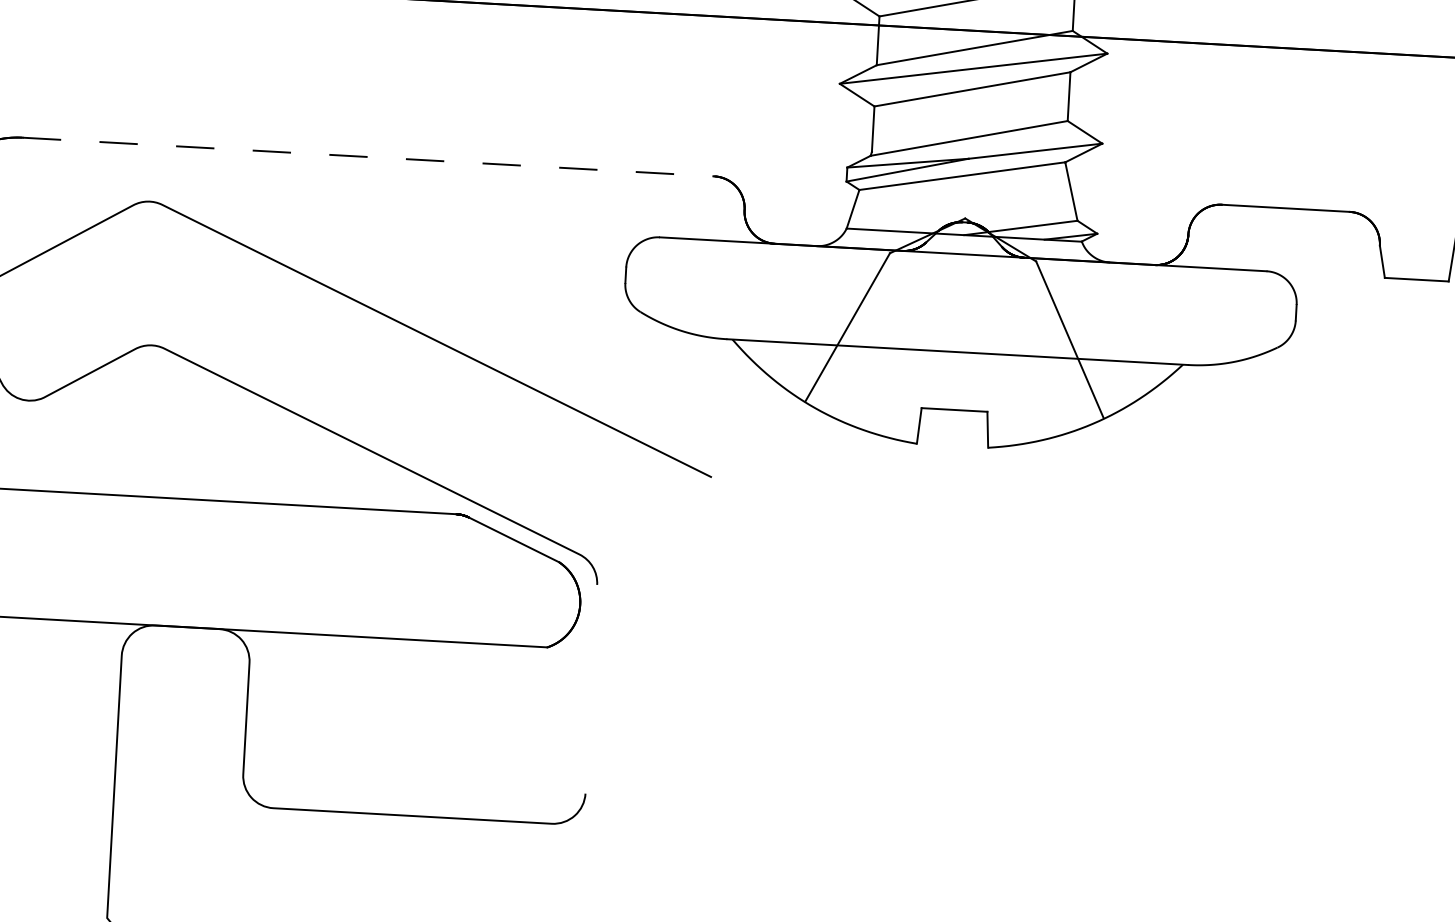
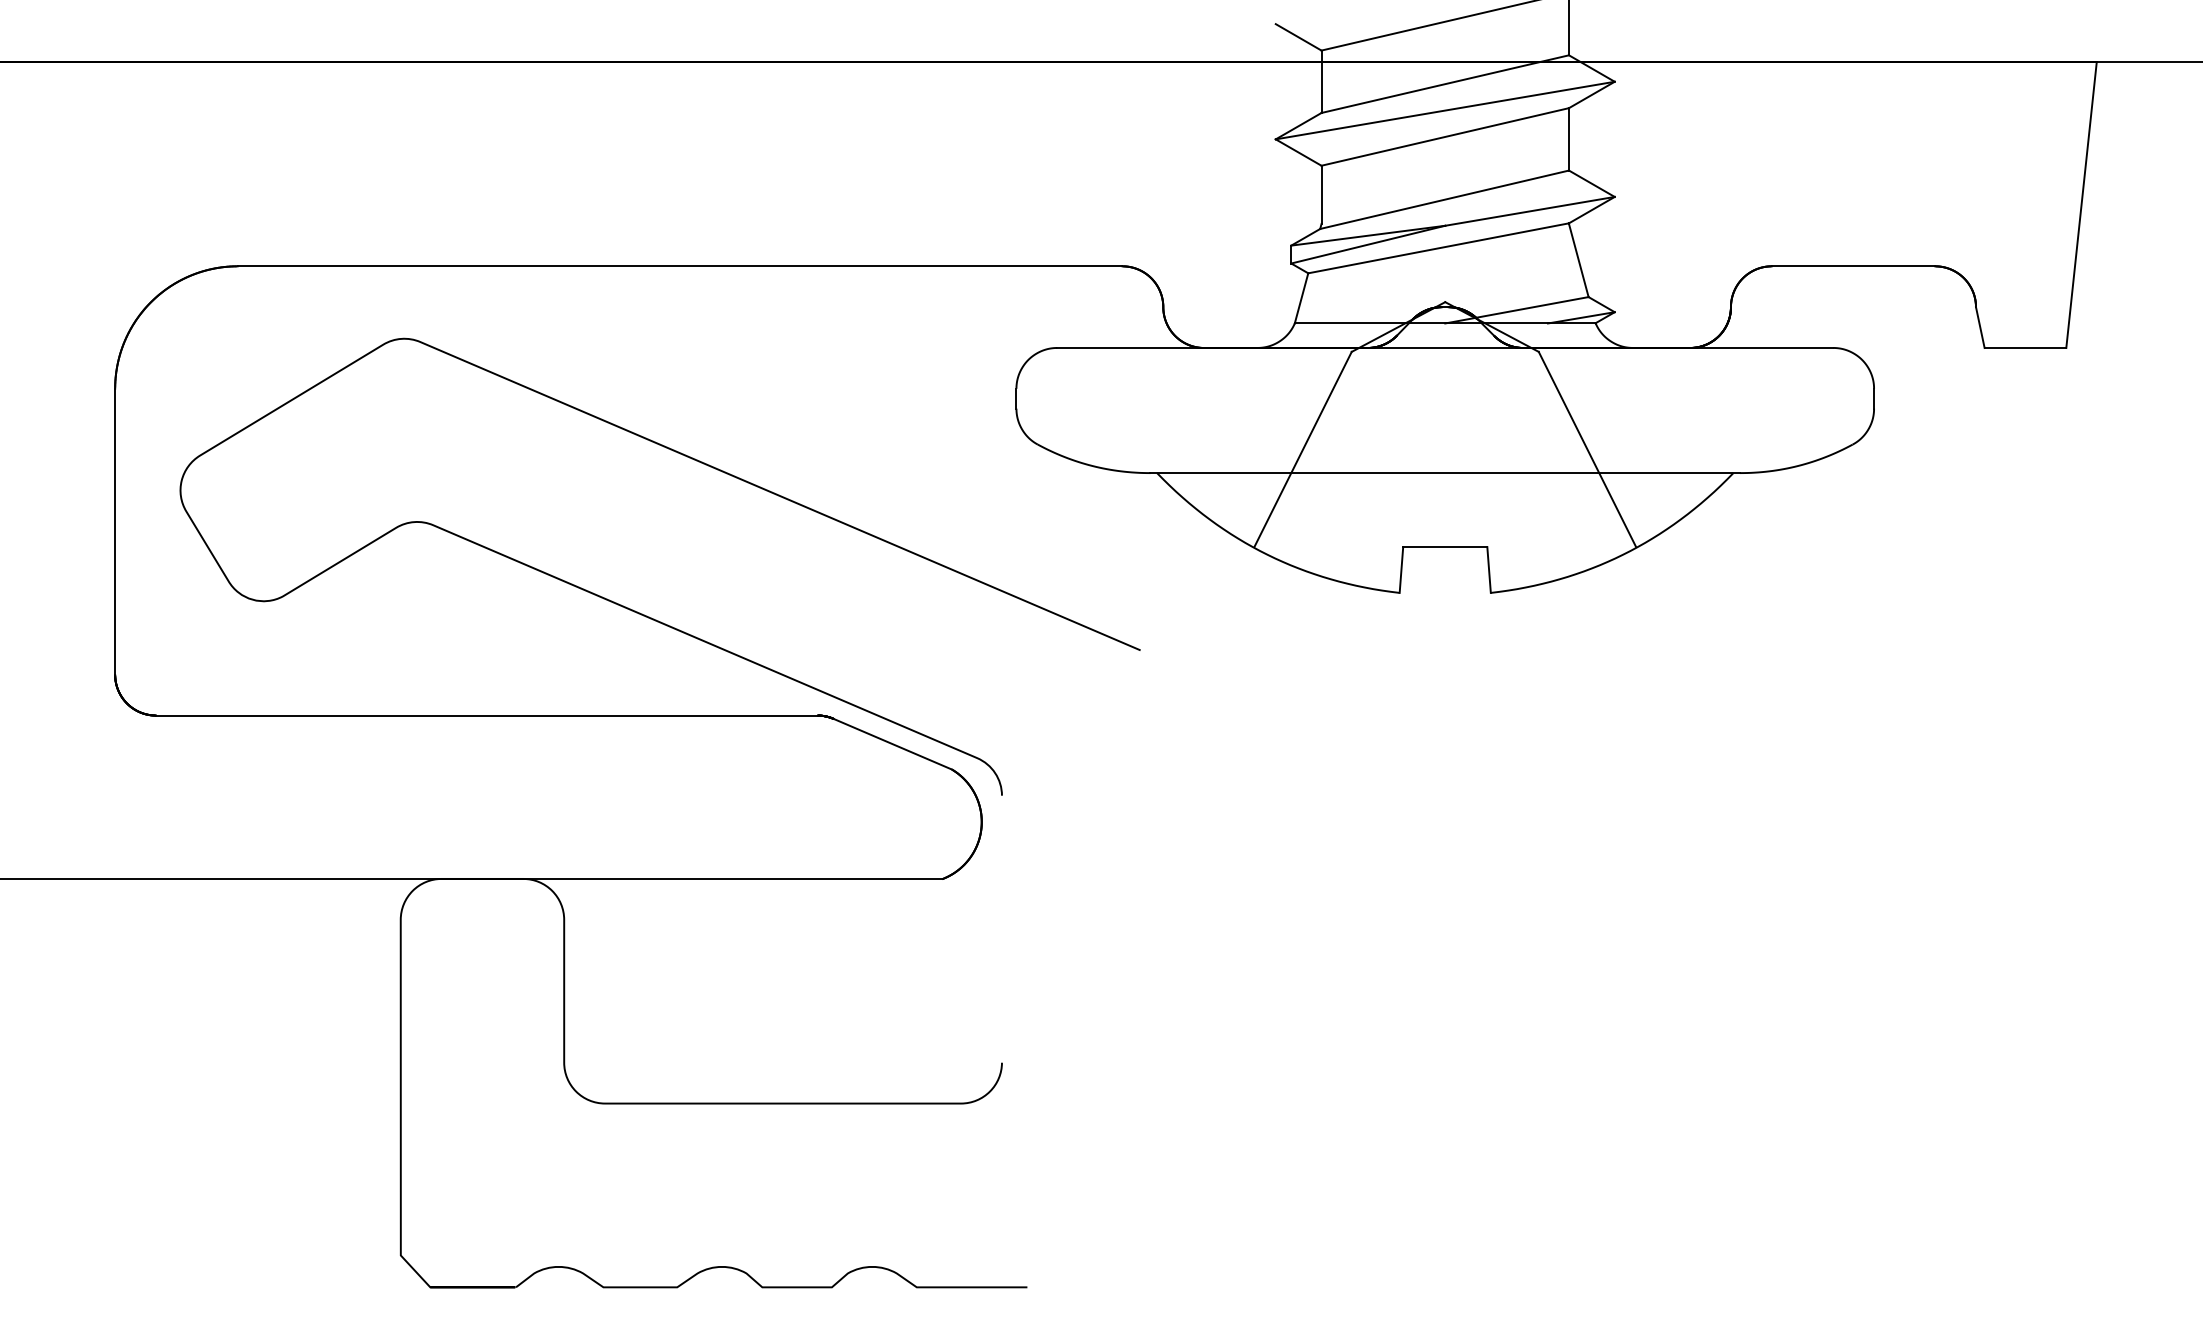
line: (368, 157) -> (680, 266), dashed -> solid

